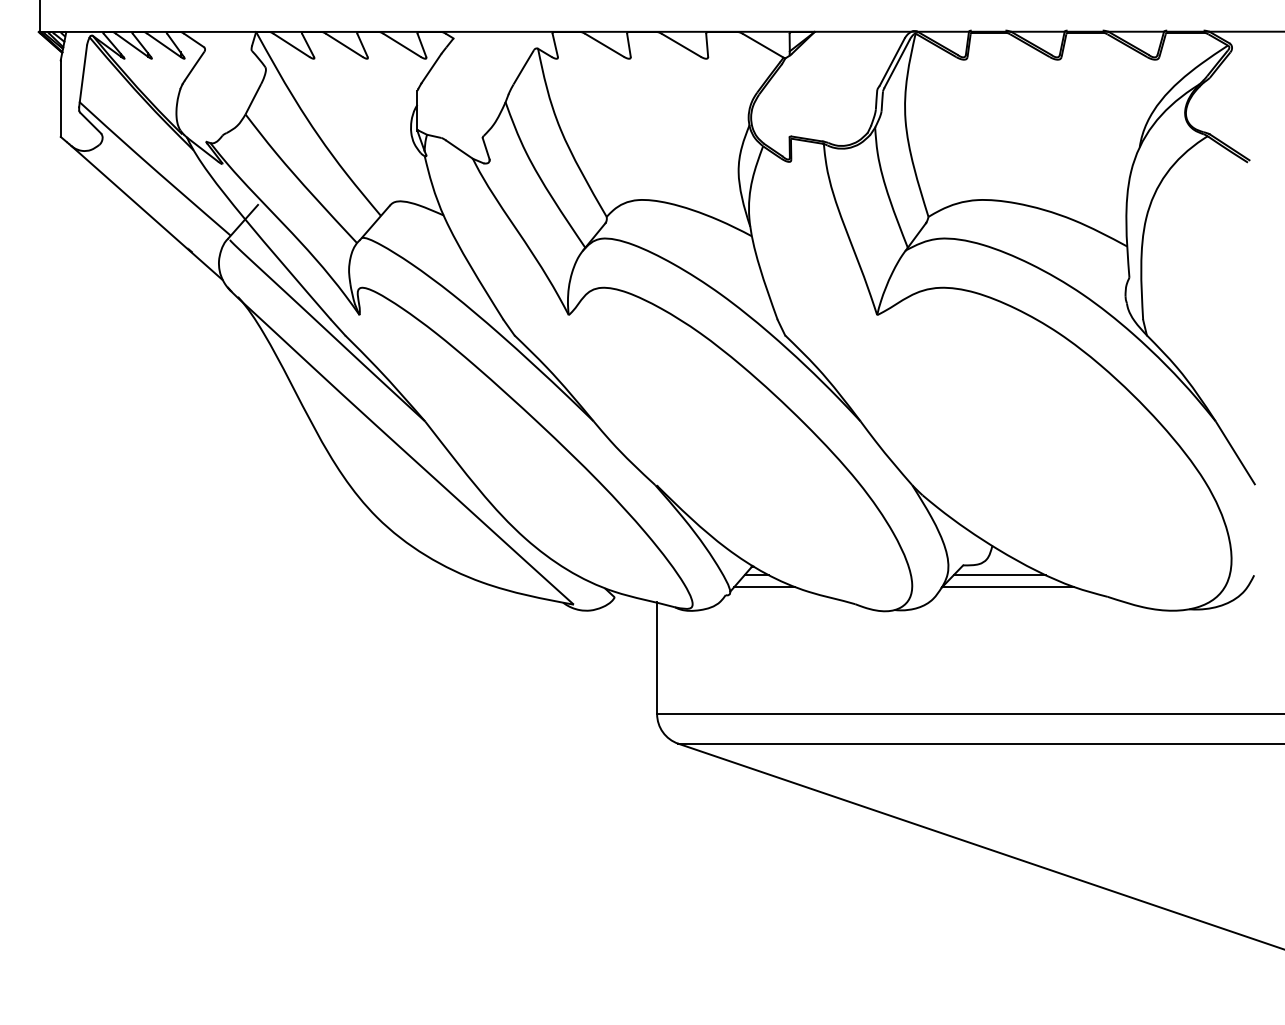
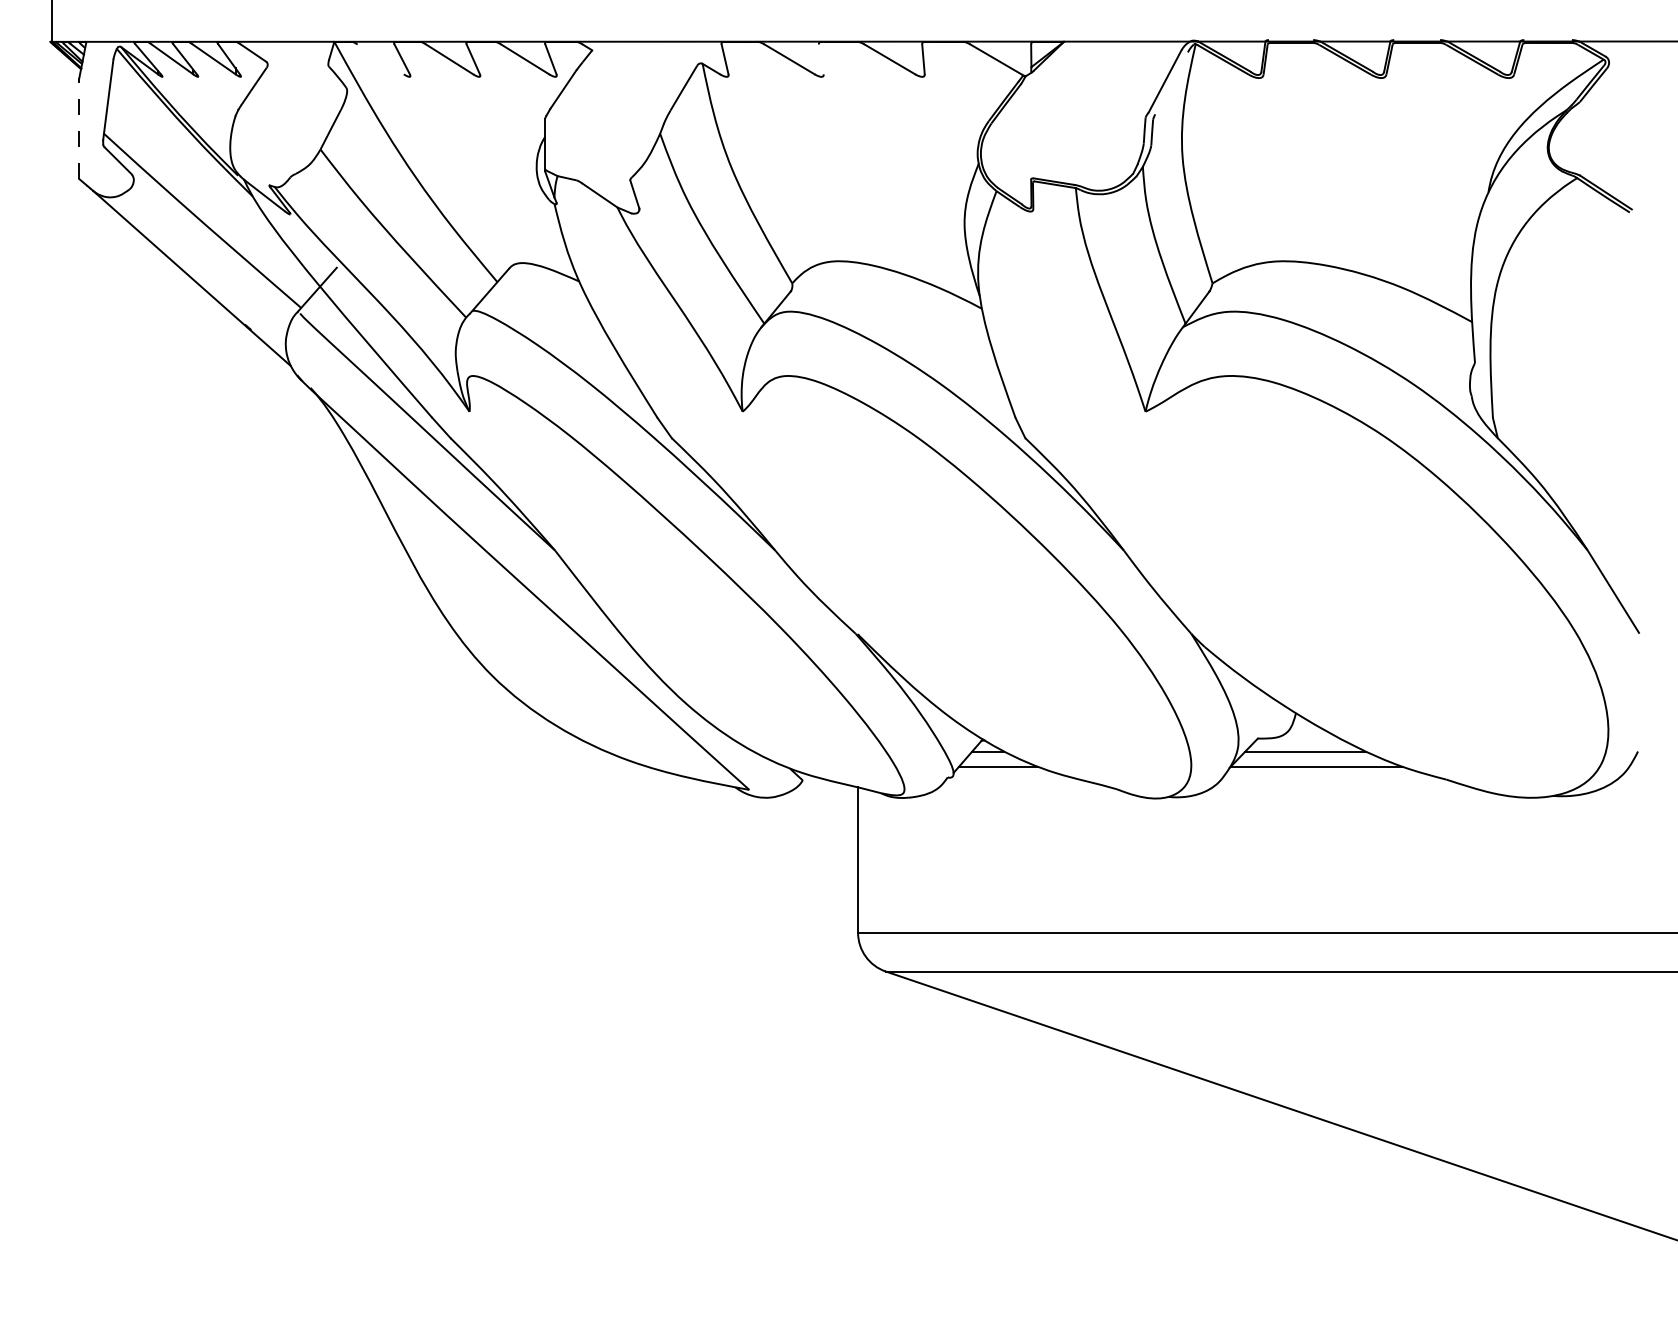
line: (291, 45) -> (380, 59), removed
line: (628, 45) -> (820, 59), removed
line: (897, 63) -> (1171, 83), removed
line: (61, 98) -> (79, 128), solid -> dashed

